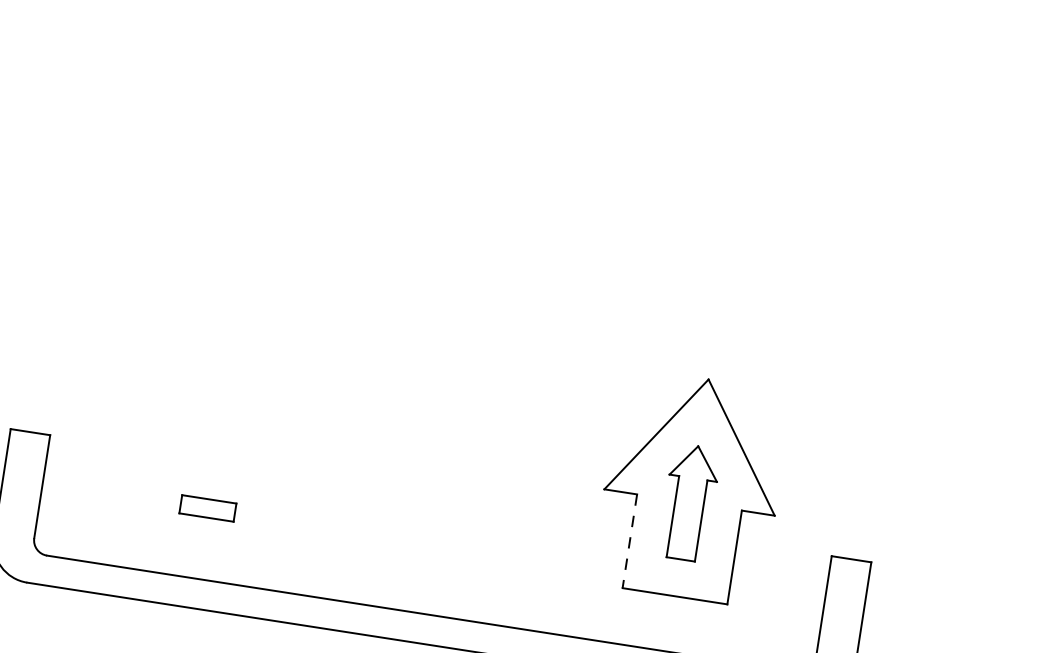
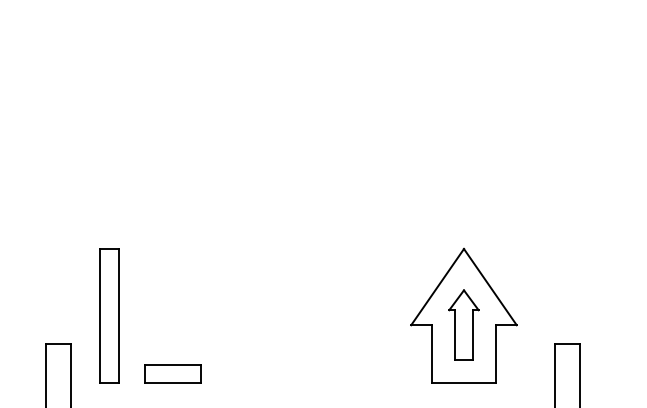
part: (120, 398) -> (109, 315), added
part: (207, 507) -> (172, 373), size x1.67
line: (629, 541) -> (431, 354), dashed -> solid

